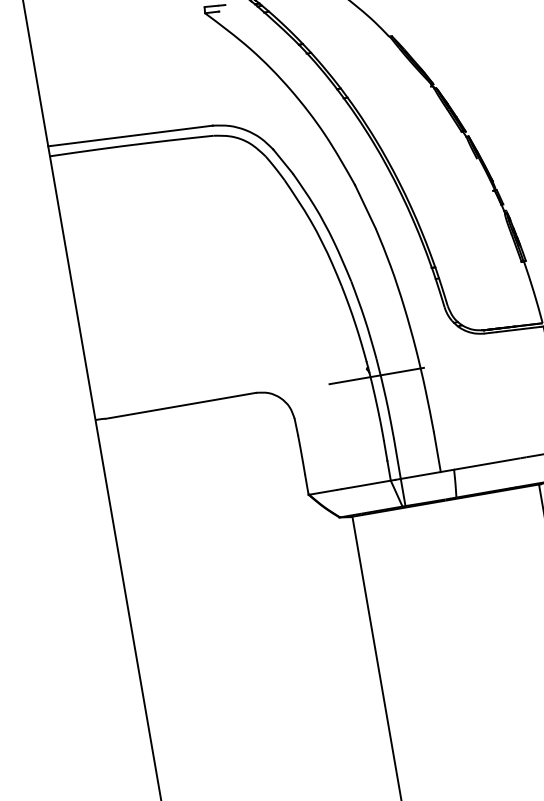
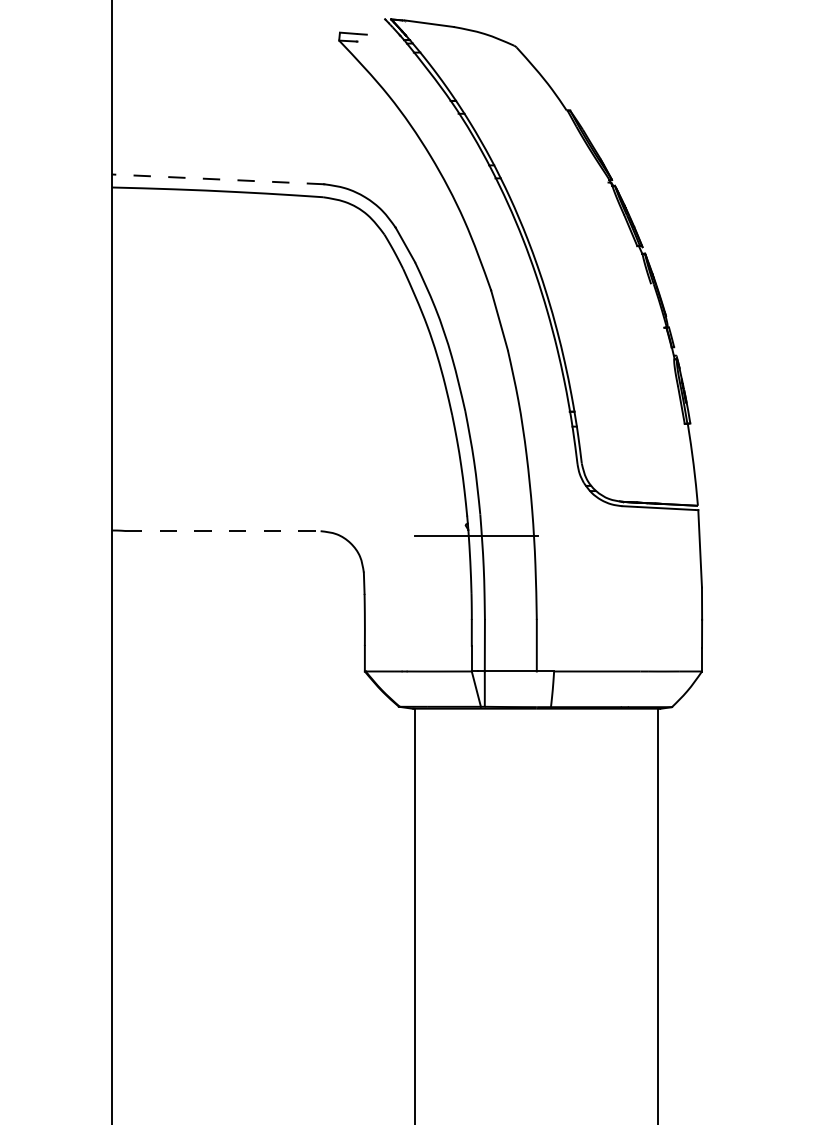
line: (129, 136) -> (217, 179), solid -> dashed
line: (180, 406) -> (222, 531), solid -> dashed

